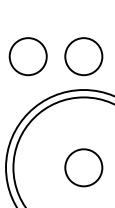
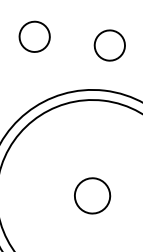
circle: (27, 56) -> (33, 36), size x0.6
circle: (83, 56) -> (109, 45), size x0.6
circle: (83, 167) -> (92, 195), size x0.7

